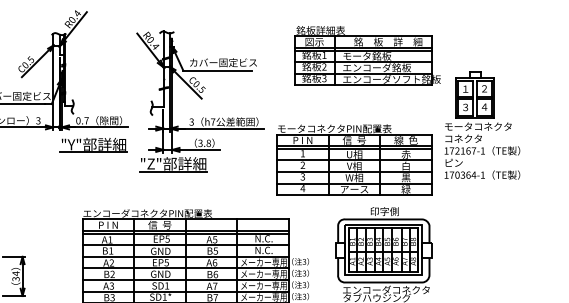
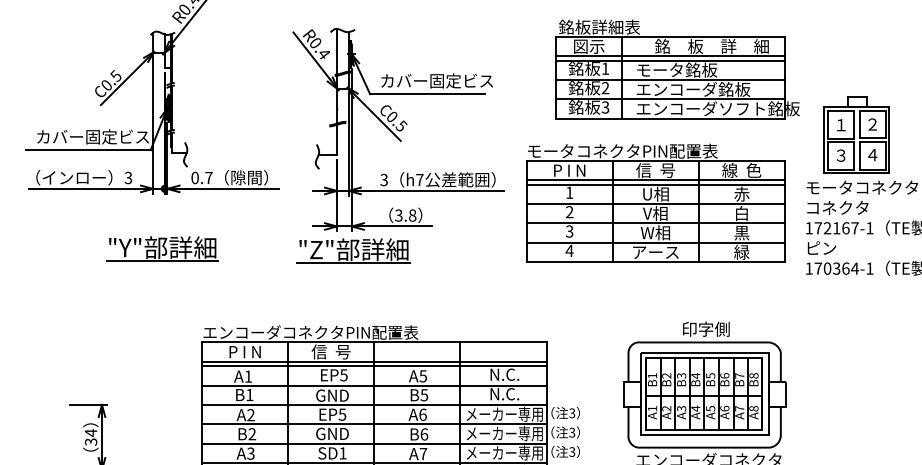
part: (93, 145) -> (161, 249), moved
part: (354, 159) -> (655, 202), moved

